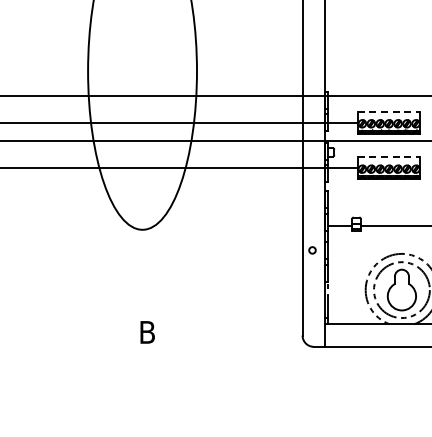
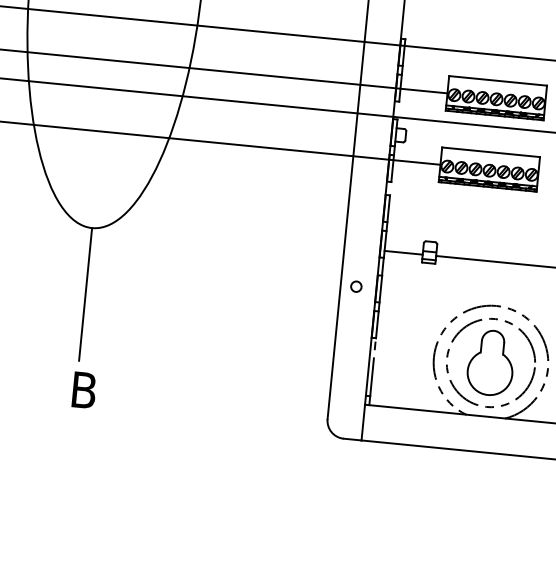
line: (389, 112) -> (498, 81), dashed -> solid
line: (389, 157) -> (491, 152), dashed -> solid
line: (142, 271) -> (85, 293), added

